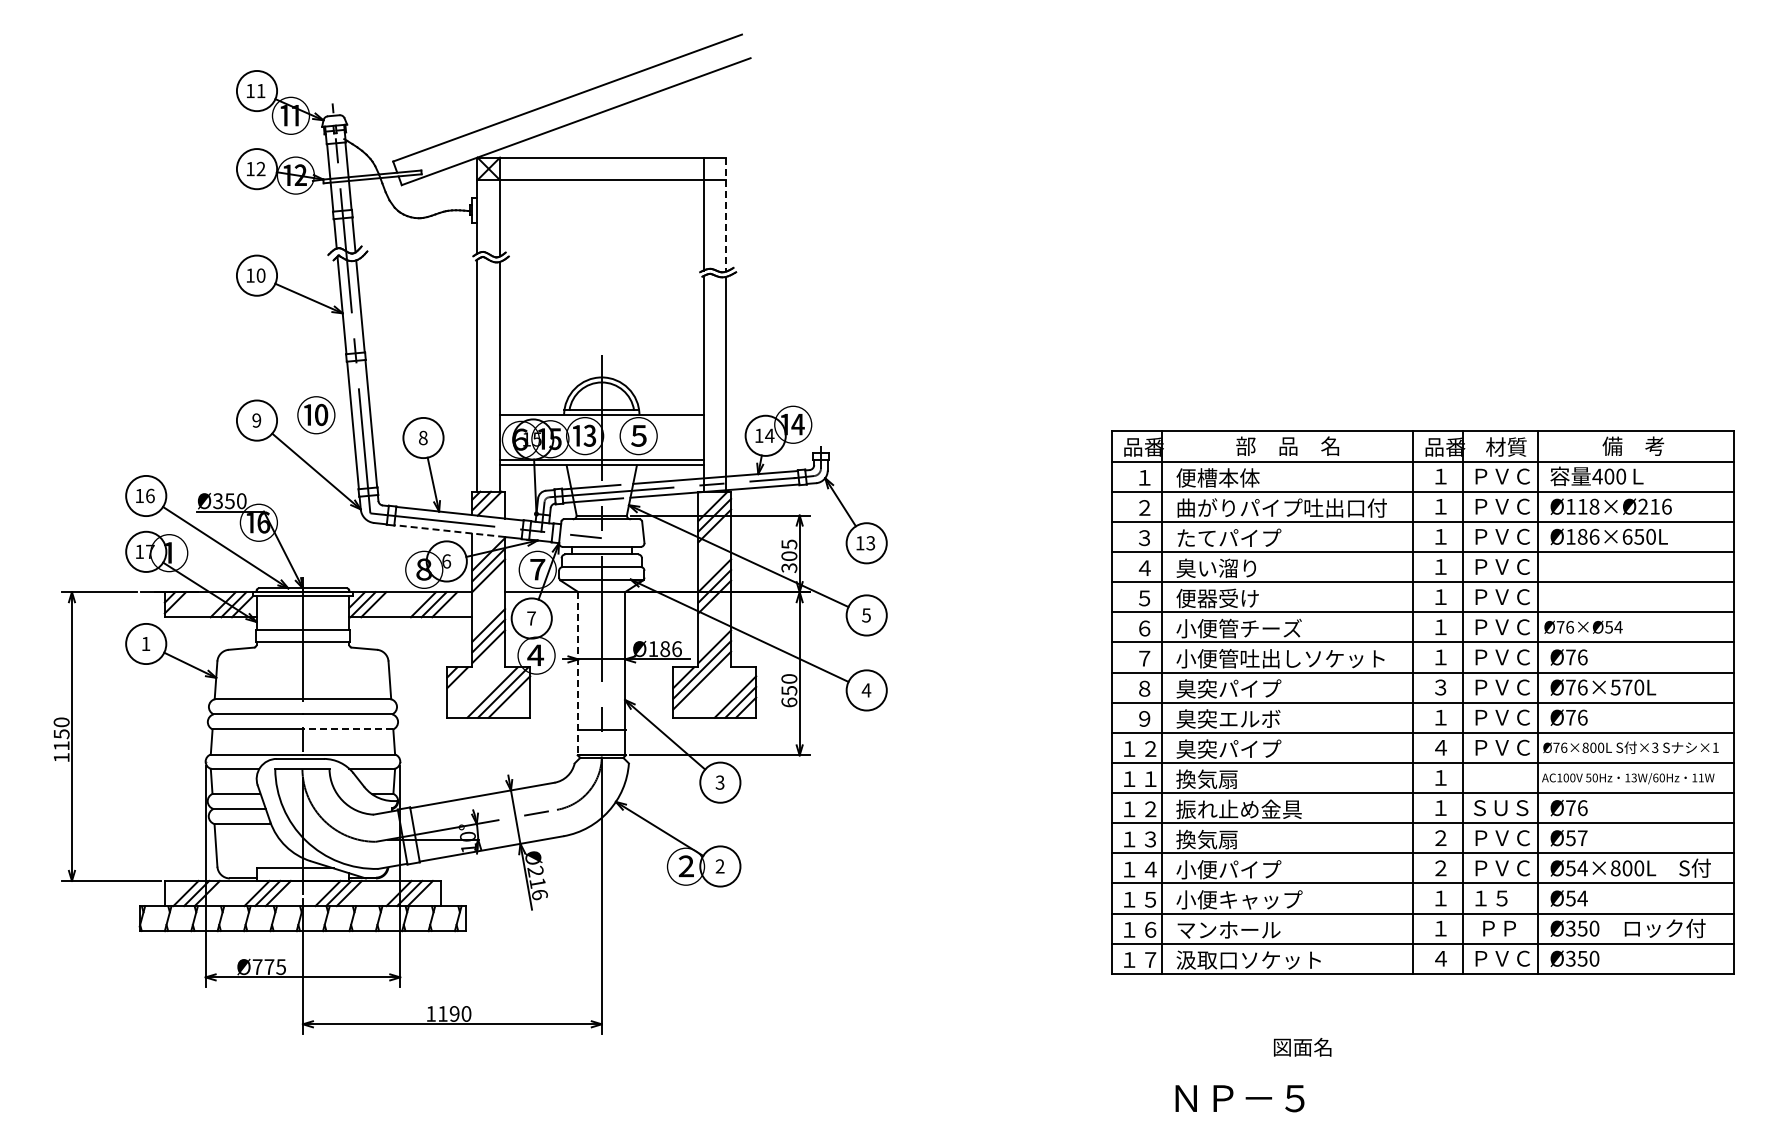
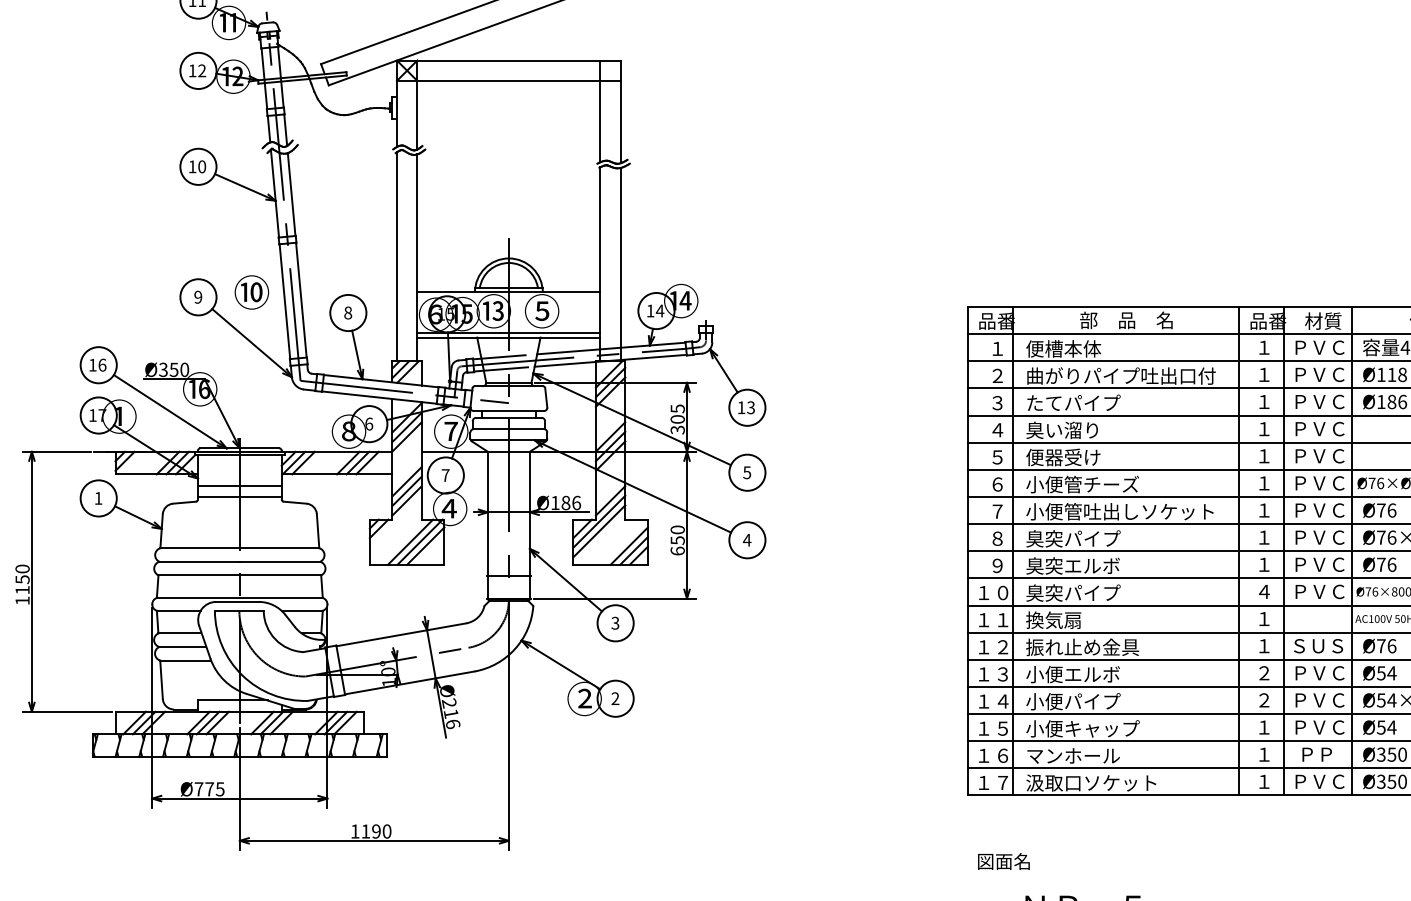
line: (726, 215) -> (621, 112), dashed -> solid
line: (449, 531) -> (371, 397), dashed -> solid
line: (578, 673) -> (487, 525), dashed -> solid
text: (1440, 687) -> (1263, 537), ３ -> １
line: (347, 729) -> (279, 575), dashed -> solid
text: (1150, 749) -> (1002, 593), １２ -> １０
text: (1582, 837) -> (1391, 672), Ø57 -> Ø54
text: (1228, 839) -> (1073, 674), 換気扇 -> 小便エルボ
text: (1502, 898) -> (1319, 727), １５ -> ＰＶＣ
text: (1440, 958) -> (1263, 781), ４ -> １
text: (1302, 1047) -> (1003, 861), moved

